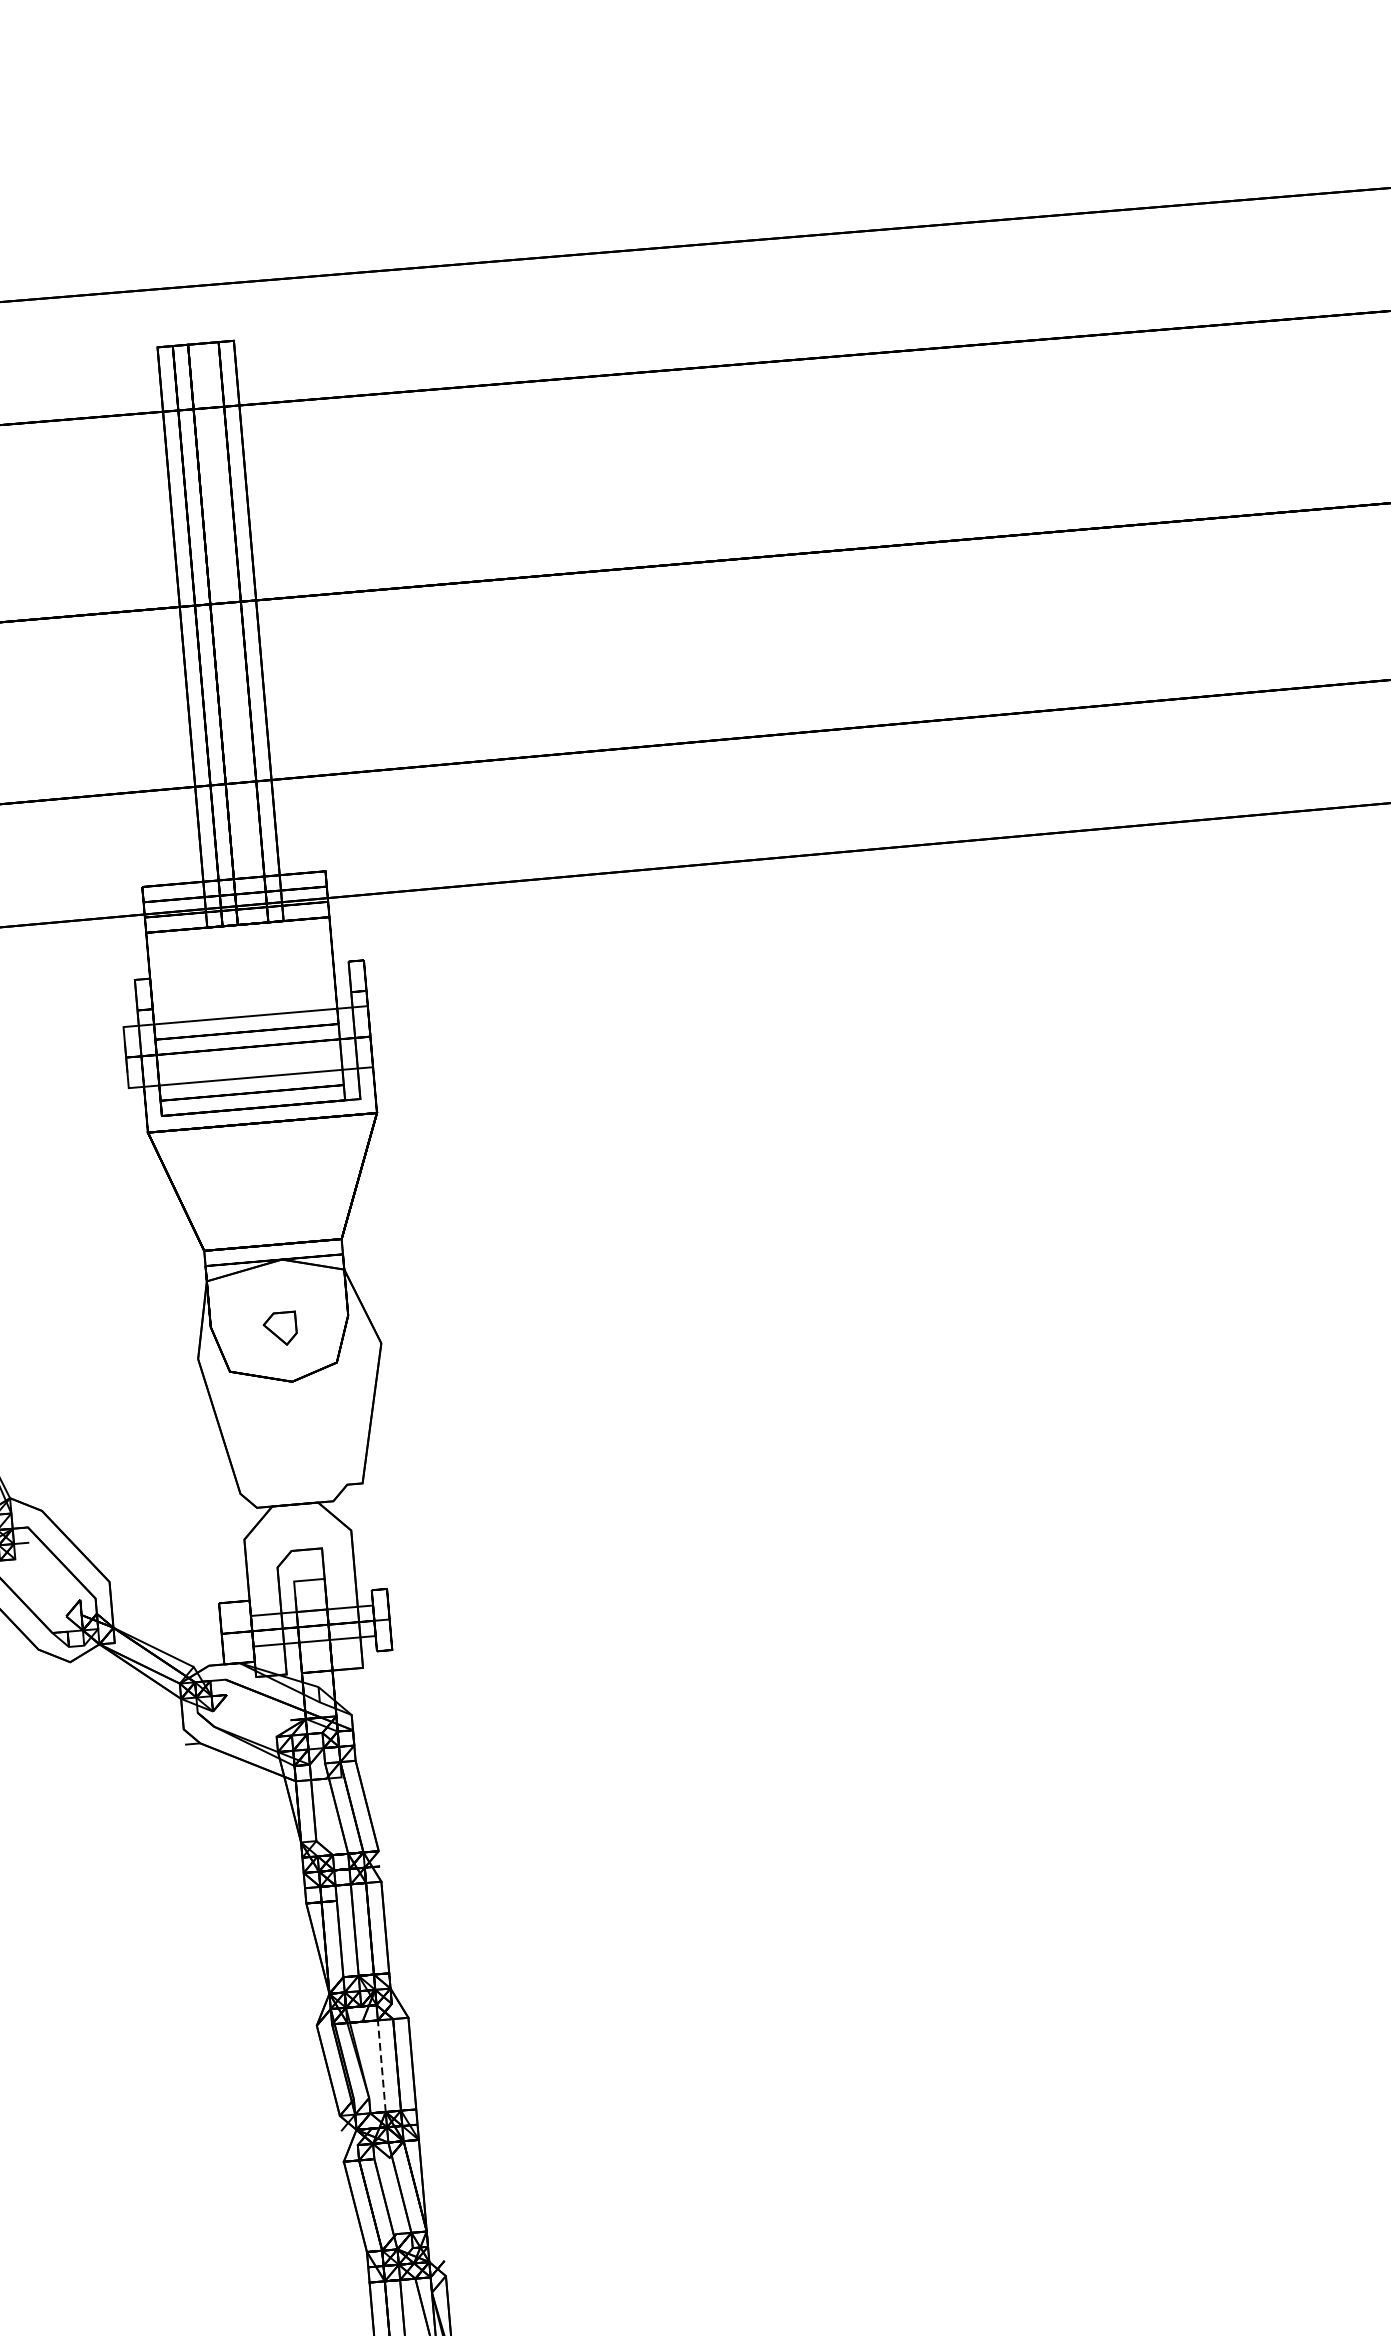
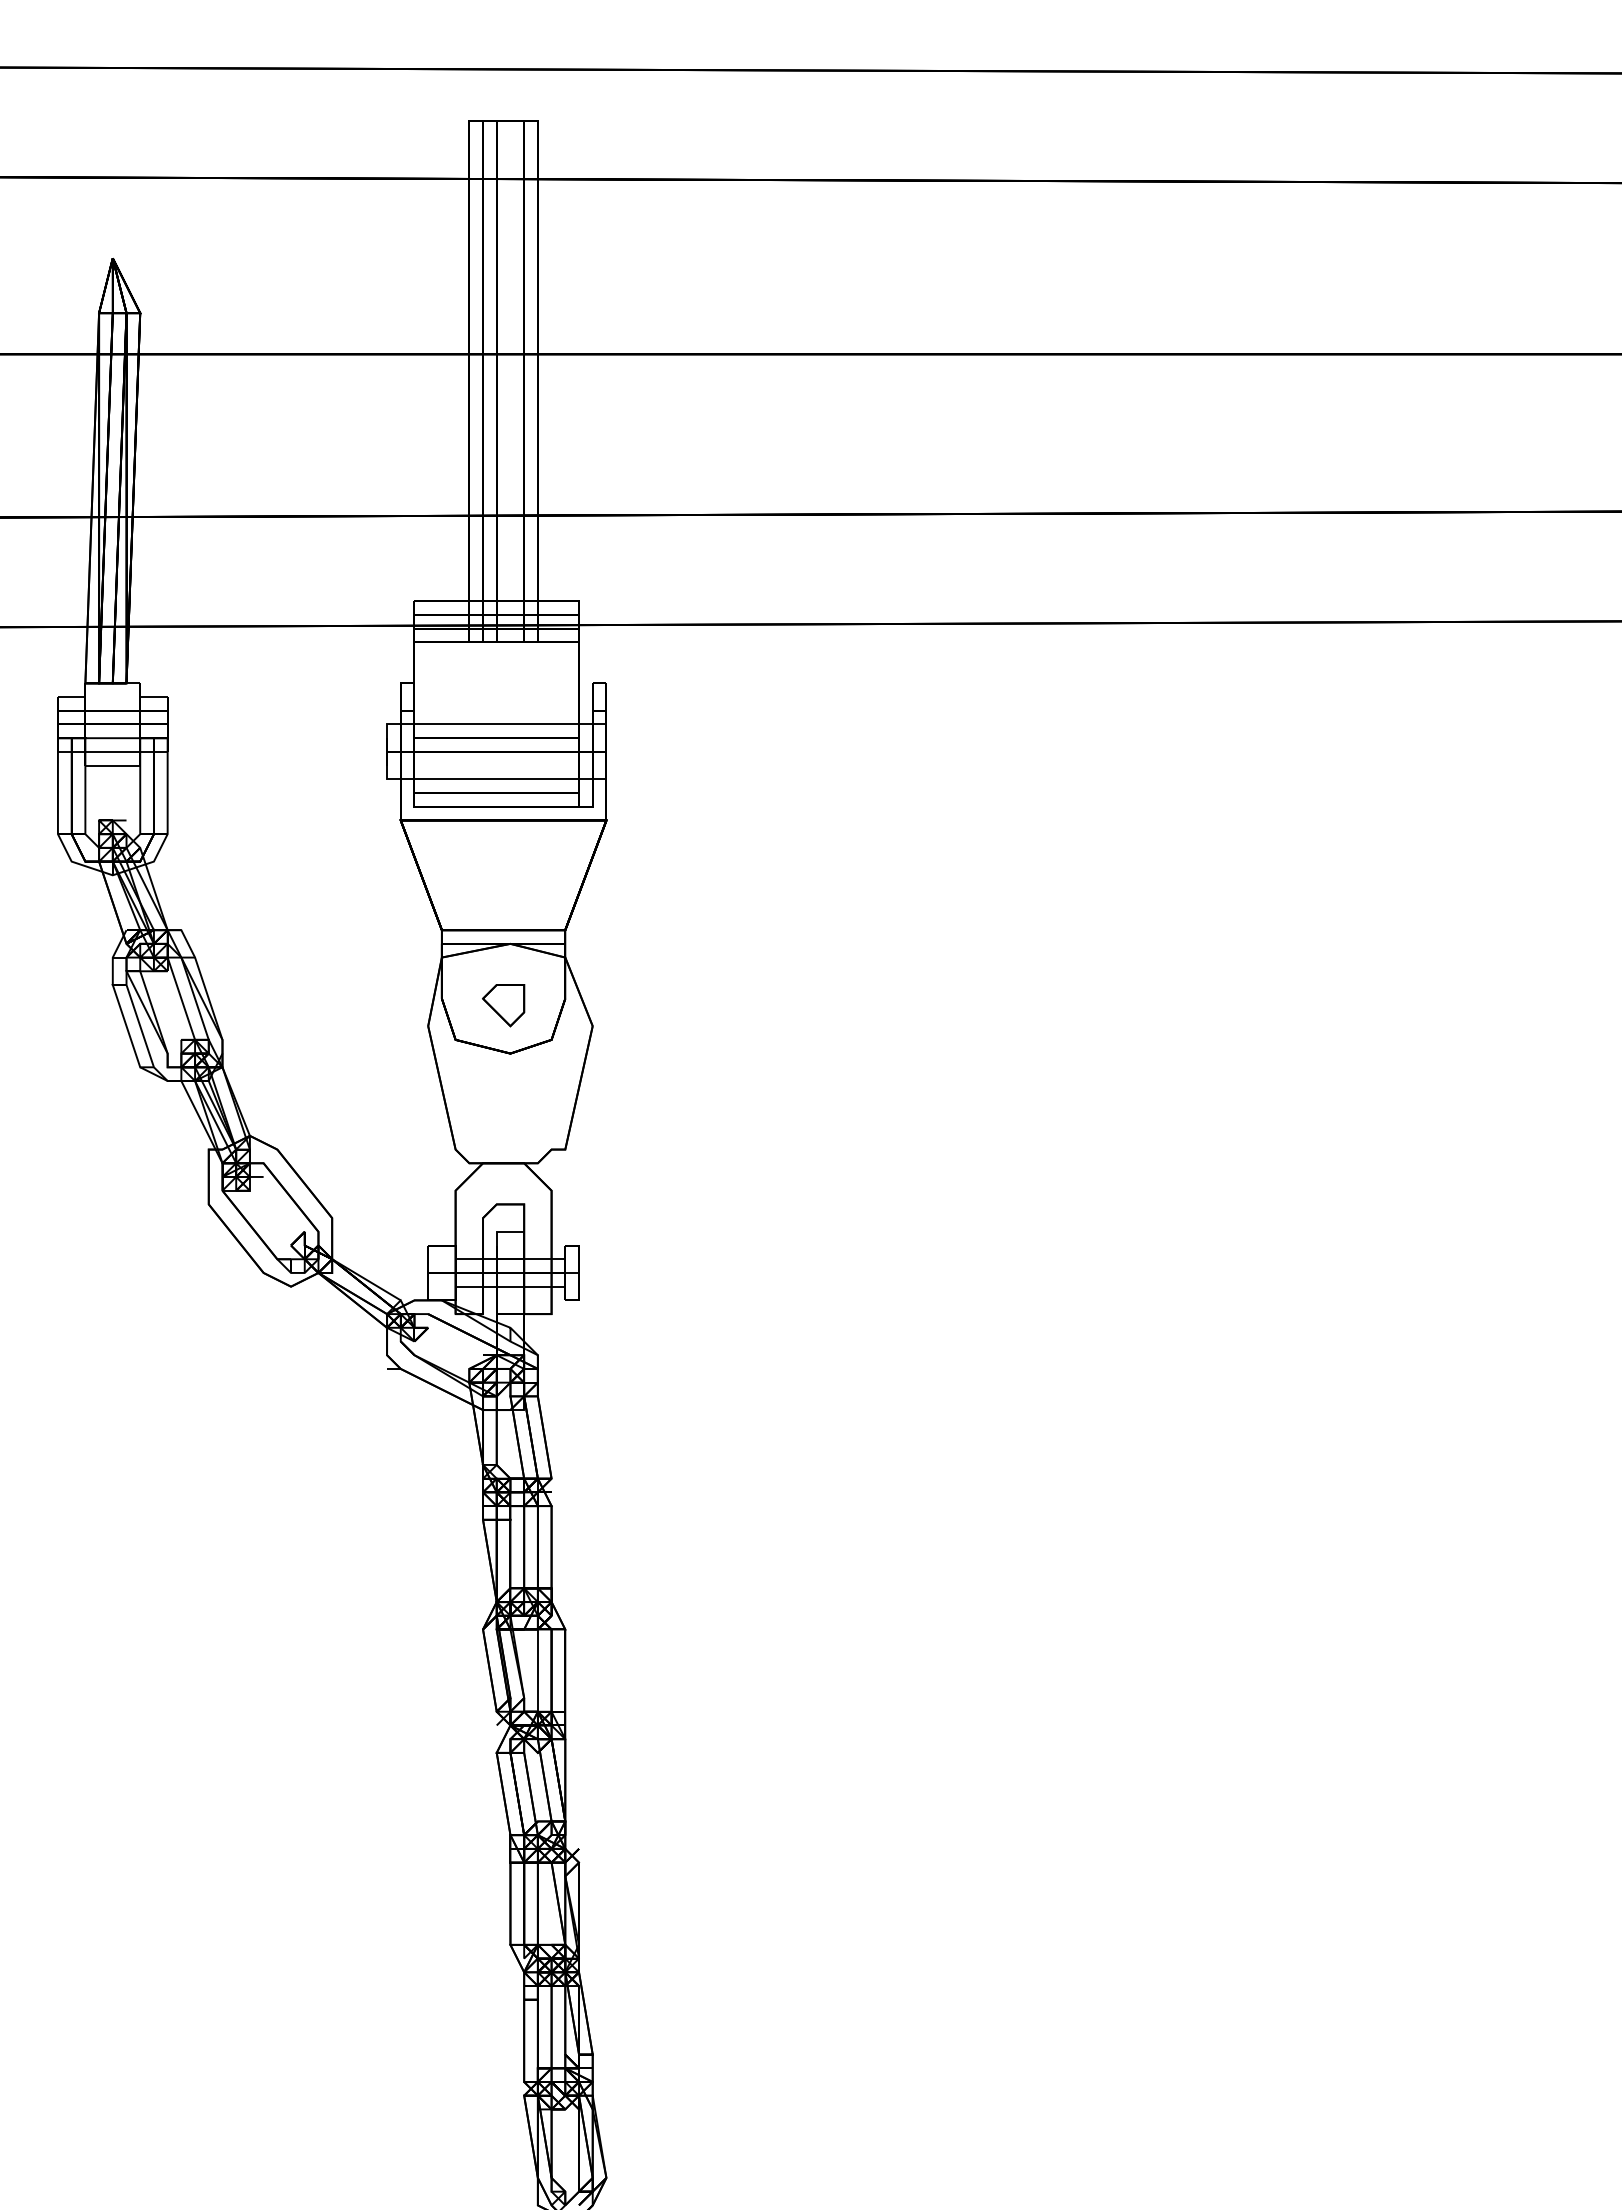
part: (280, 1328) -> (503, 1005), size x1.43
line: (381, 2066) -> (537, 1670), dashed -> solid

